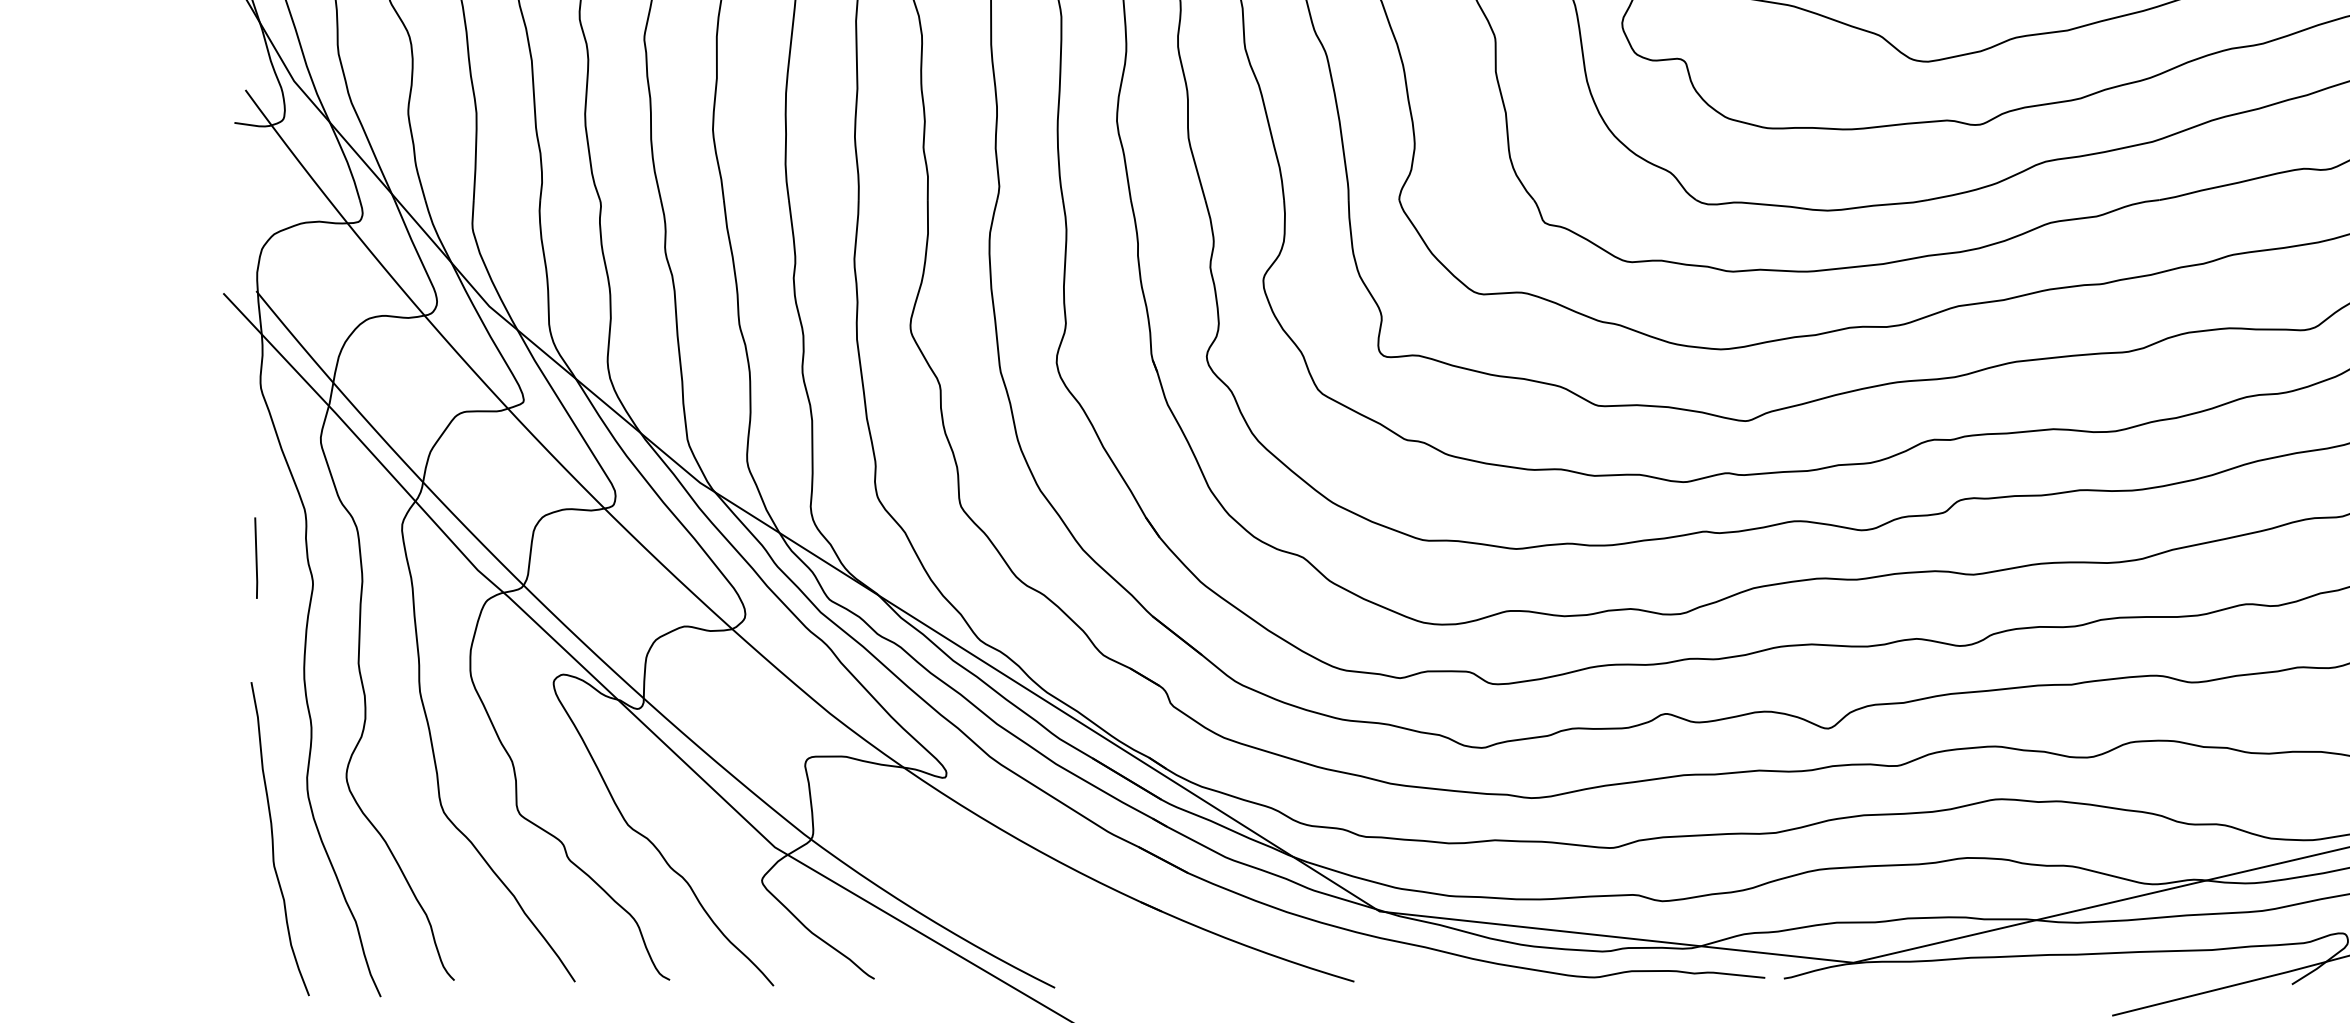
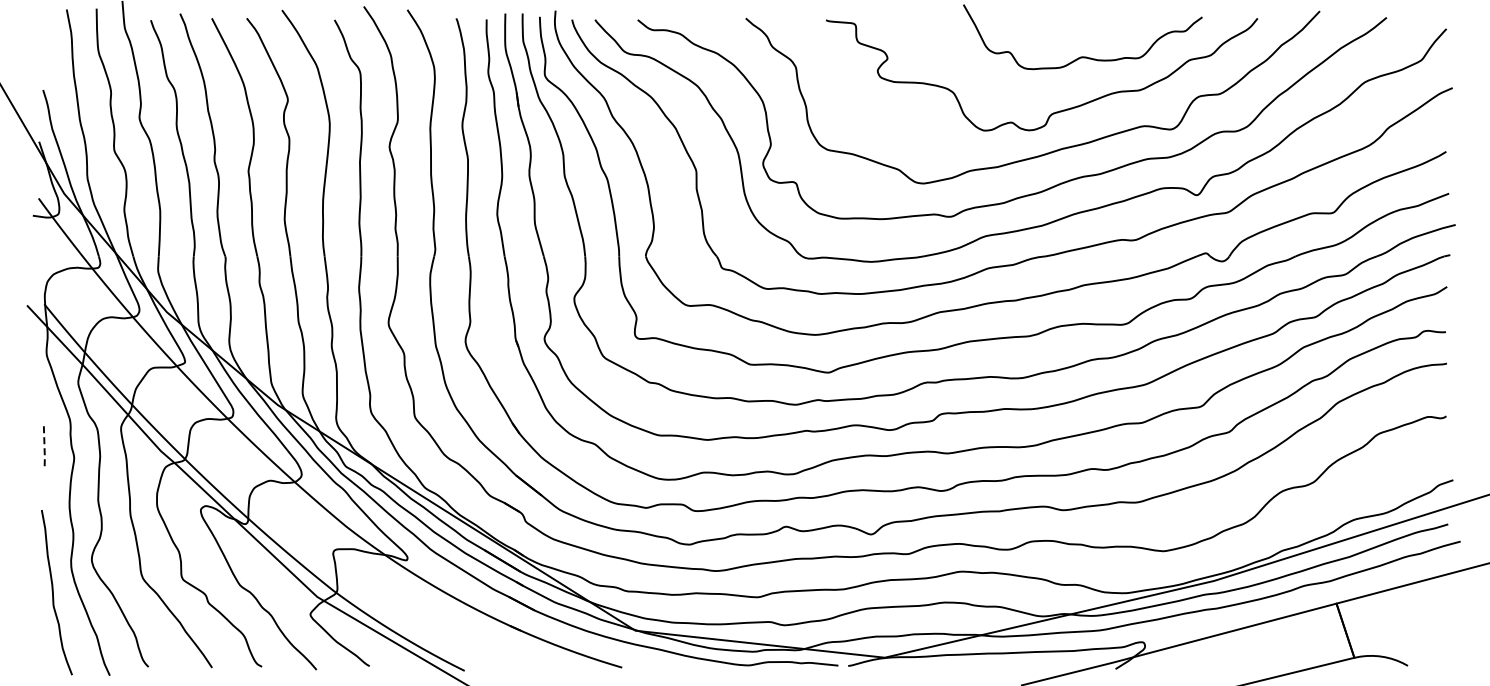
line: (256, 557) -> (44, 444), solid -> dashed

